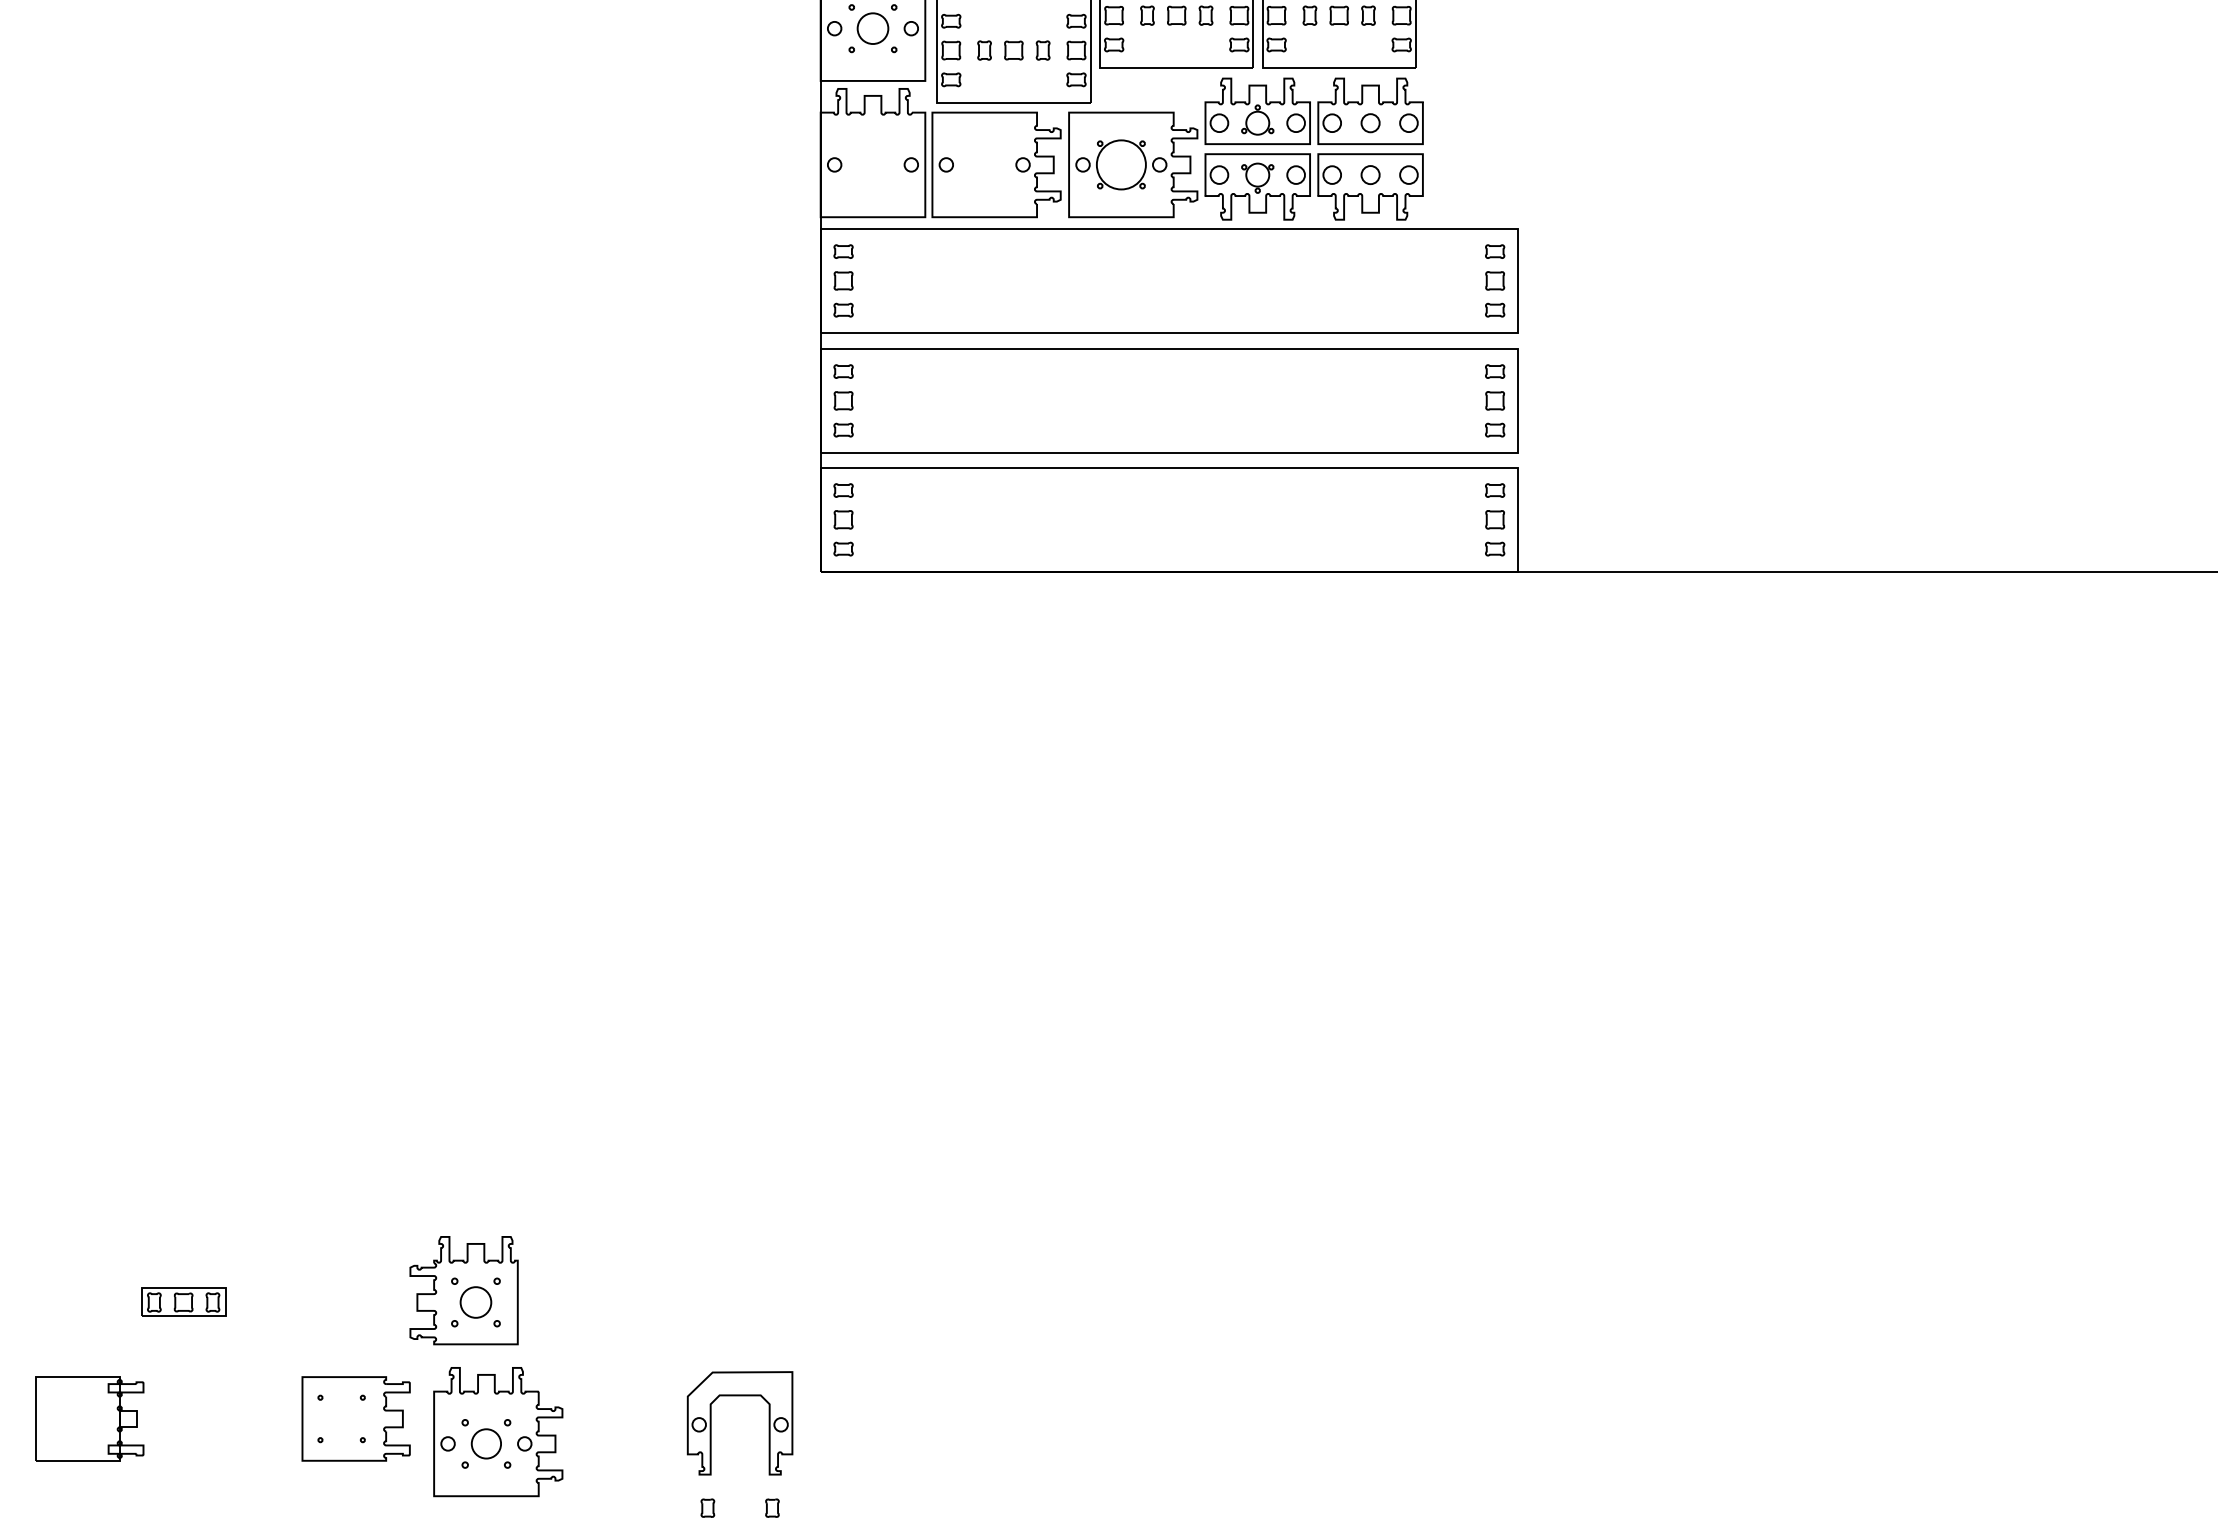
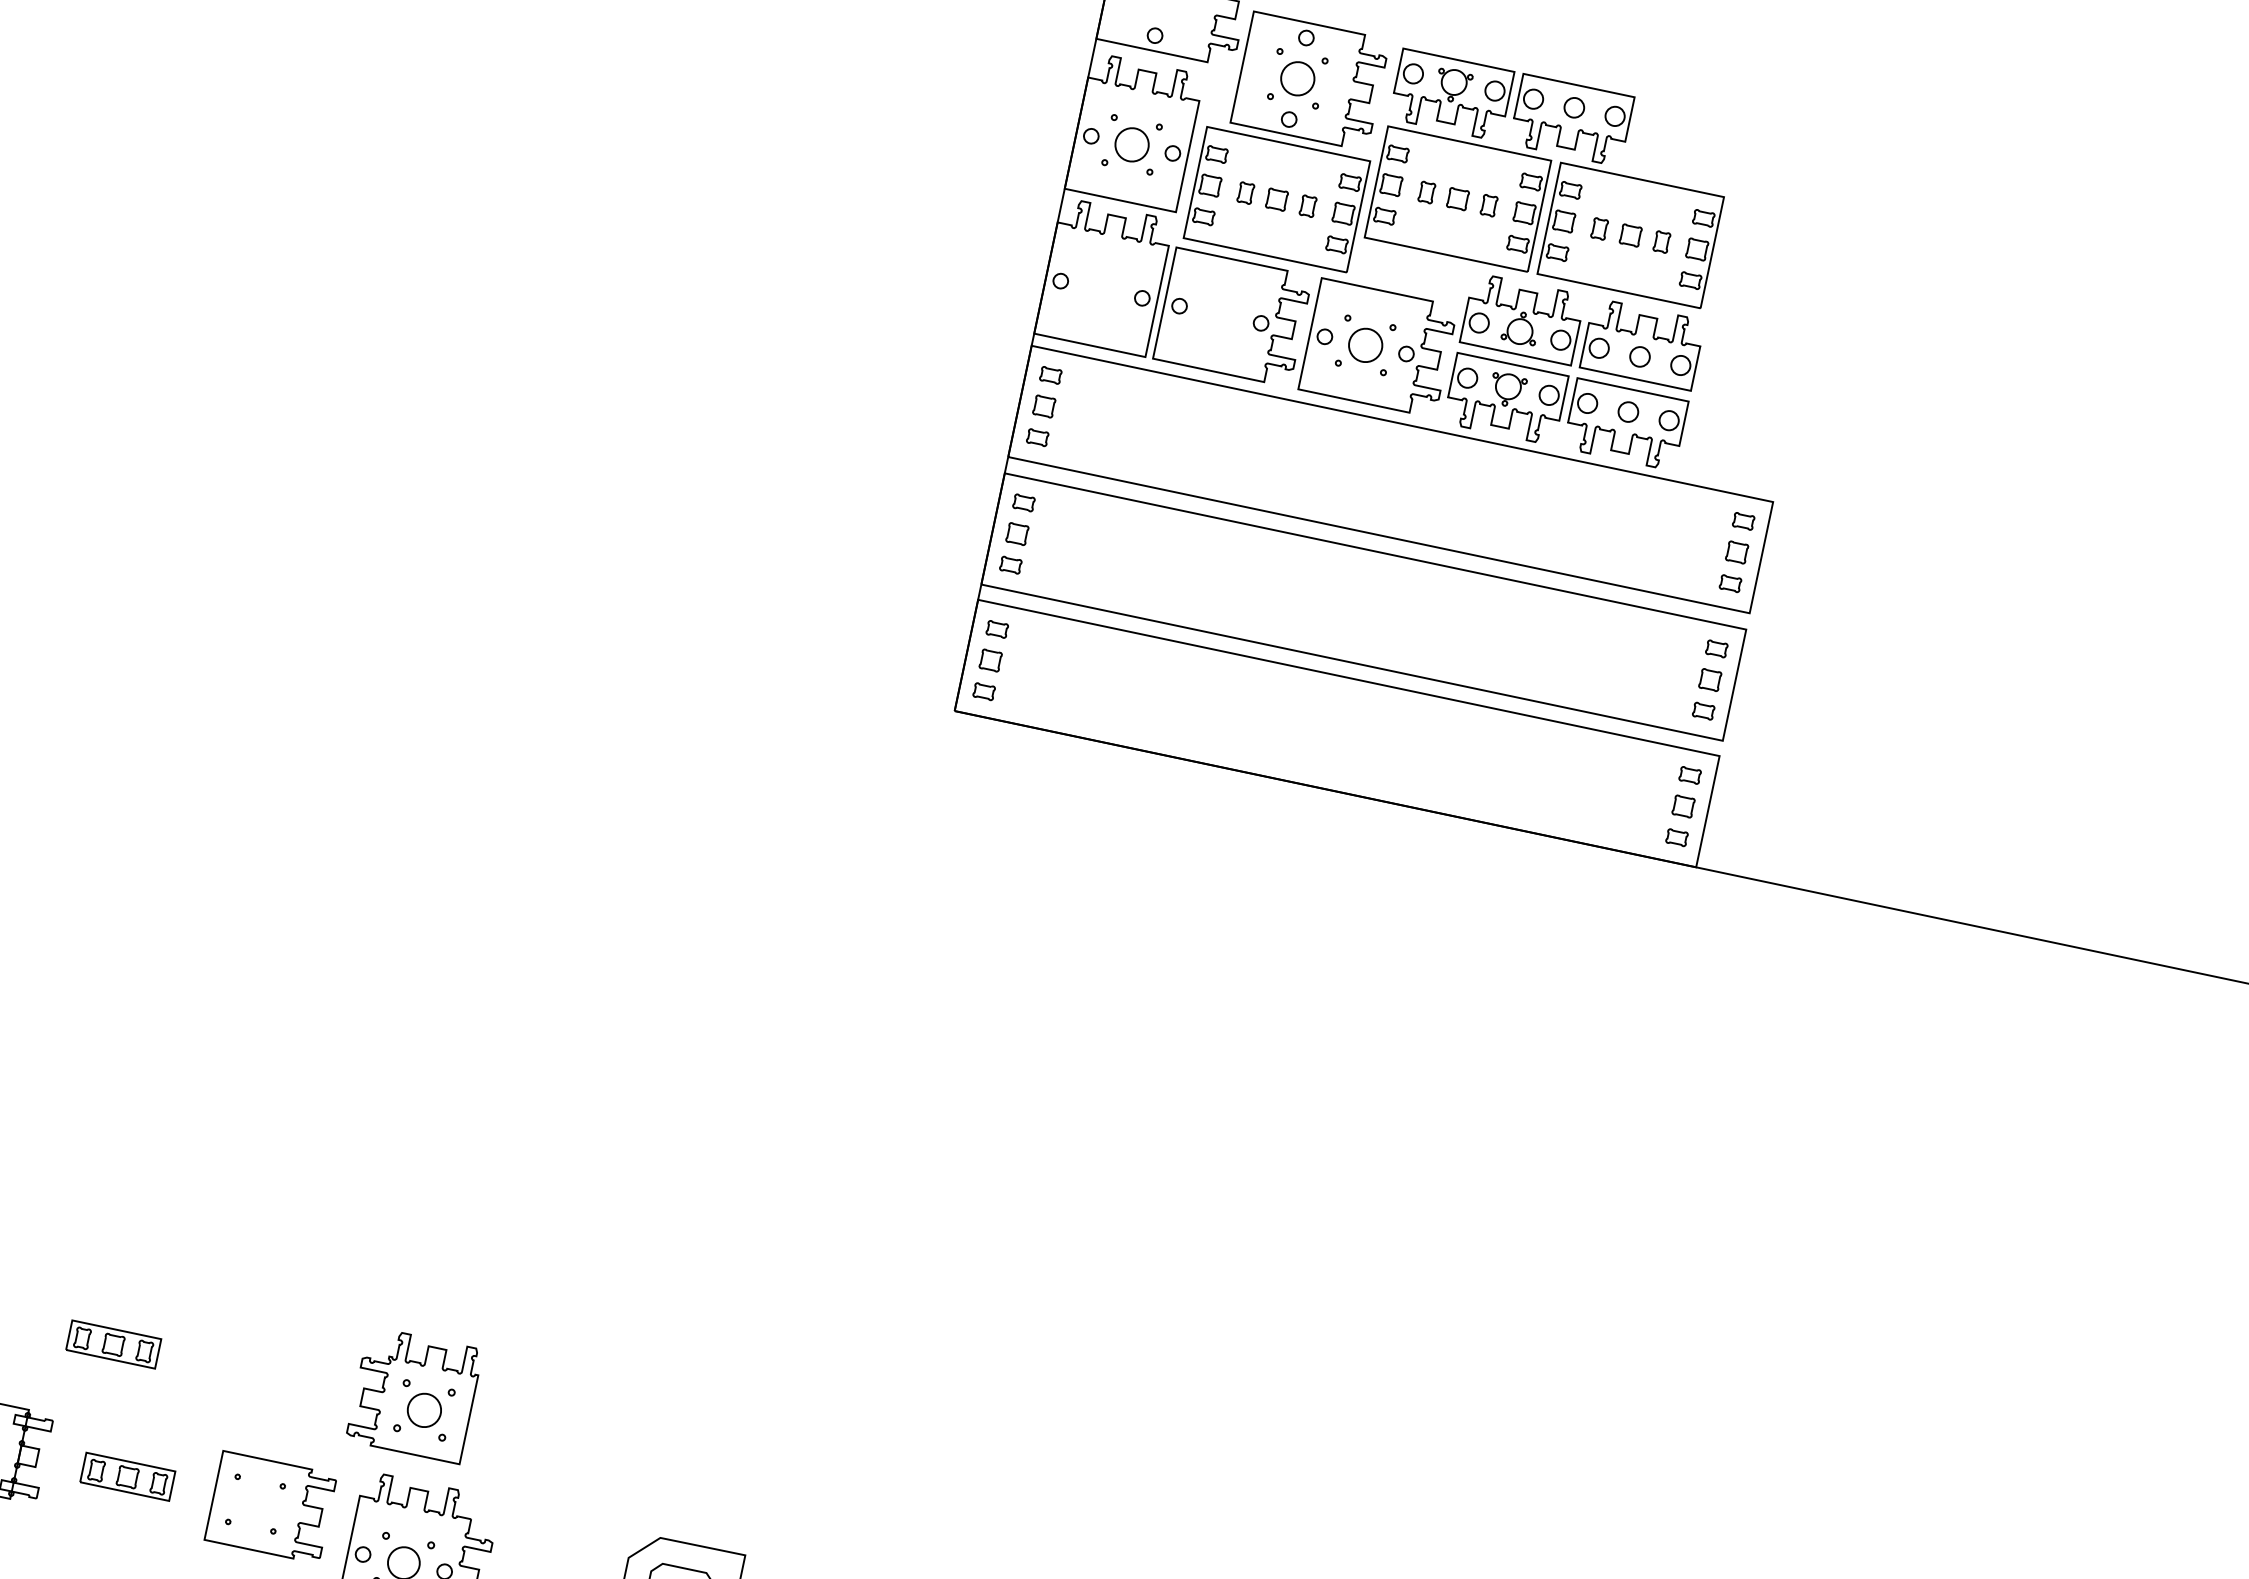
circle: (1121, 164) -> (1365, 344), size x0.62
part: (221, 1418) -> (127, 1476), added

